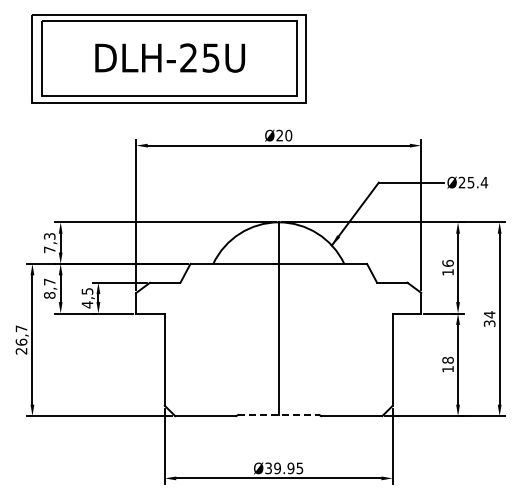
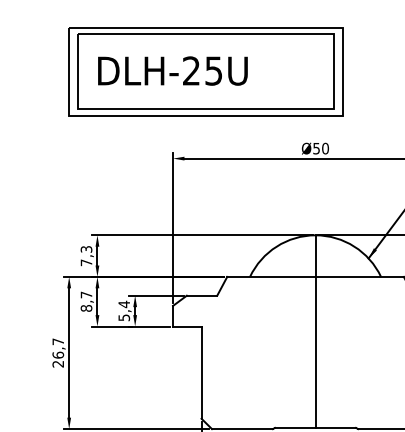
text: (169, 57) -> (172, 70), moved
text: (279, 135) -> (316, 148), Ø20 -> Ø50
text: (87, 297) -> (124, 310), 4,5 -> 5,4
line: (278, 414) -> (315, 427), dashed -> solid

